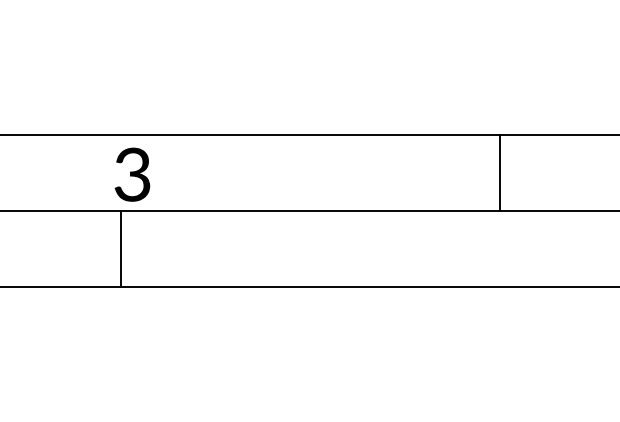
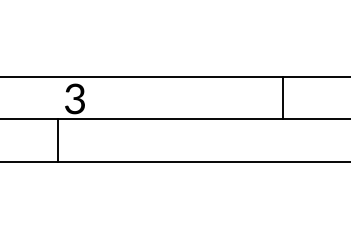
line: (121, 248) -> (57, 140), moved

